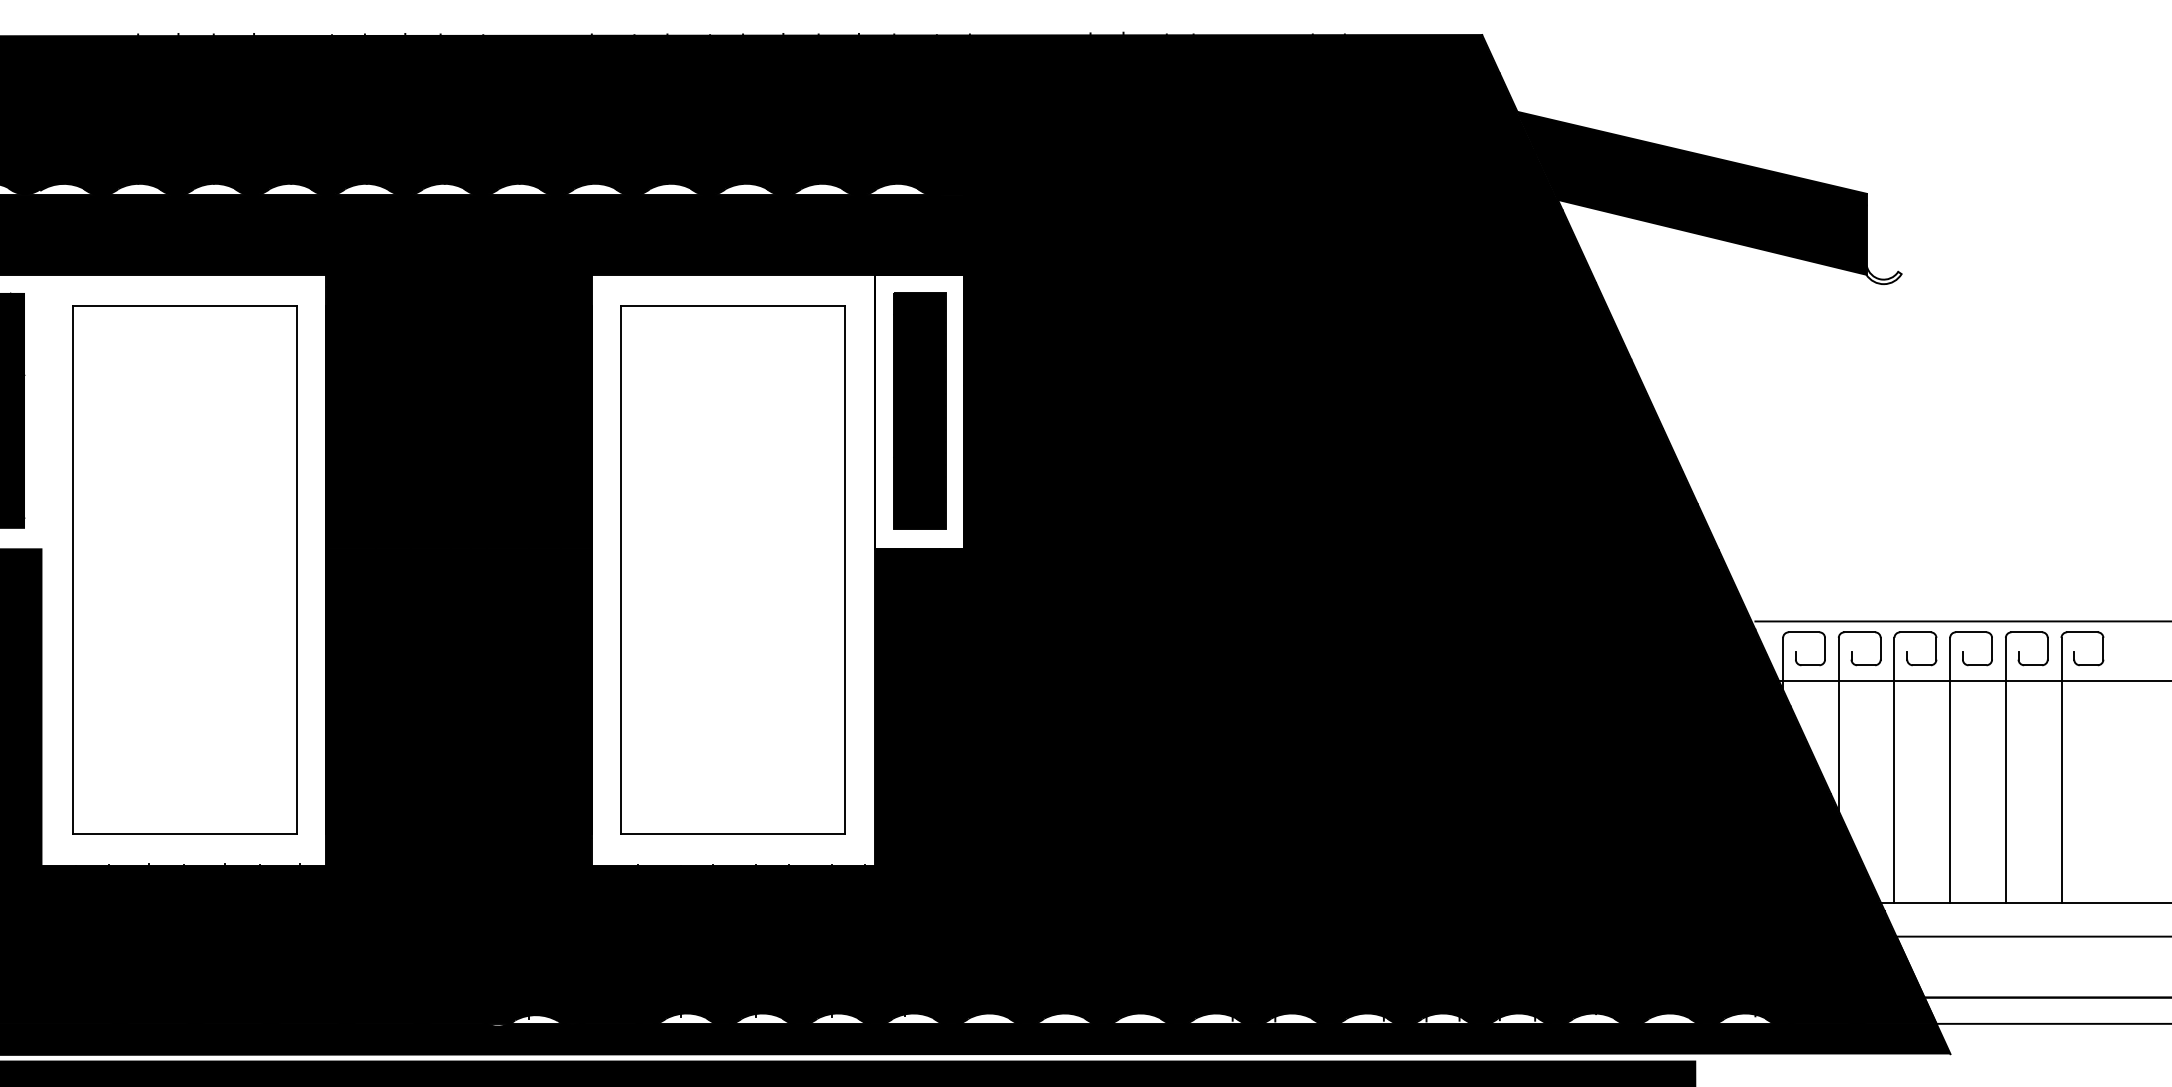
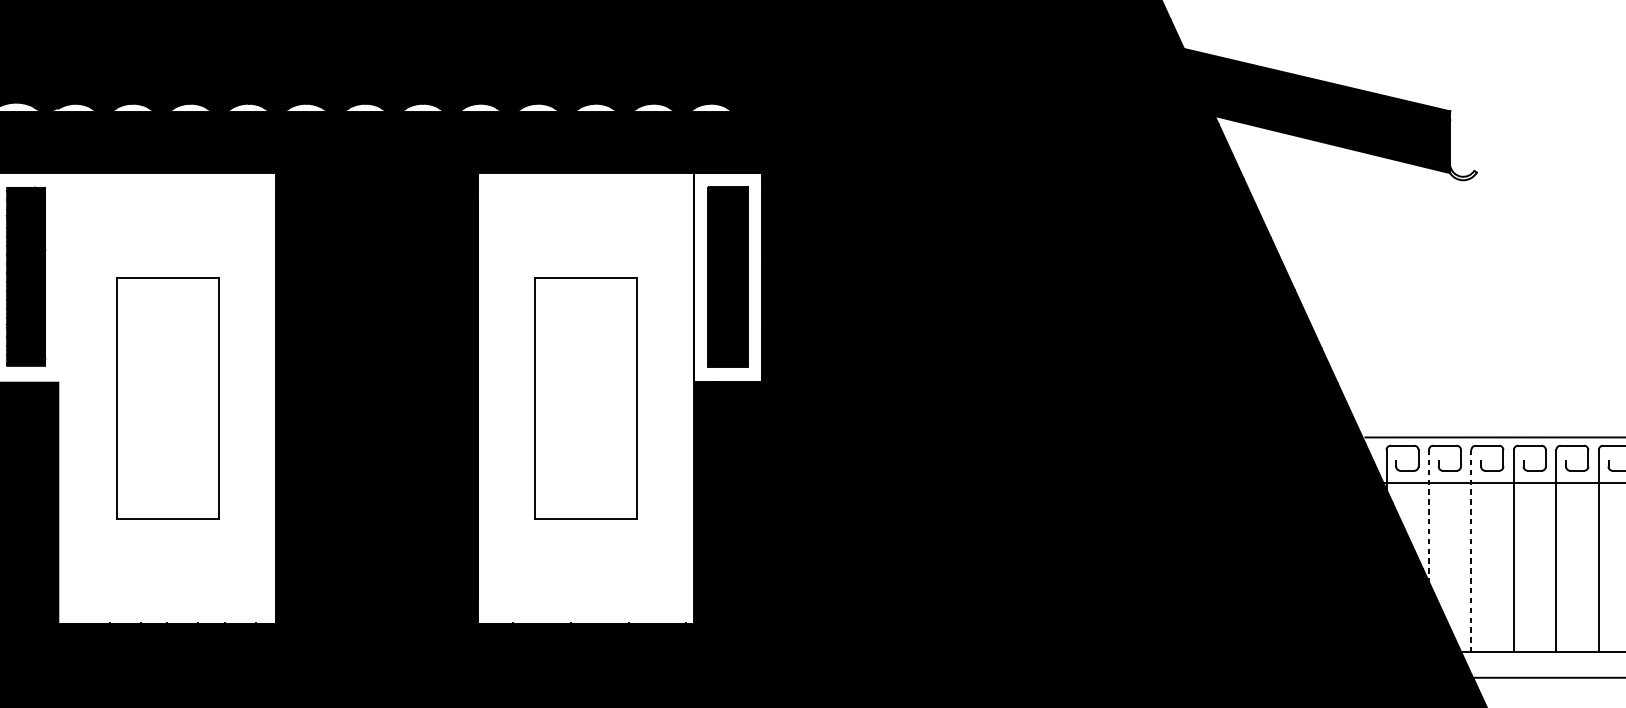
part: (184, 569) -> (167, 397), size x0.6
part: (732, 569) -> (585, 397), size x0.6
line: (1838, 724) -> (1428, 516), solid -> dashed
line: (1894, 770) -> (1471, 551), solid -> dashed

